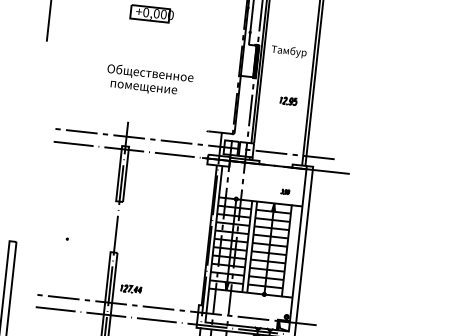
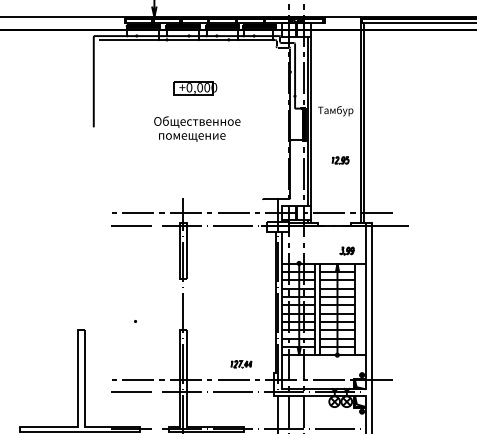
text: (149, 80) -> (197, 128), moved
part: (284, 191) -> (346, 250), size x1.67
part: (131, 289) -> (241, 364), moved

